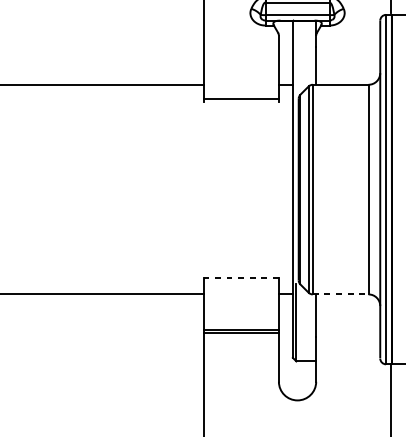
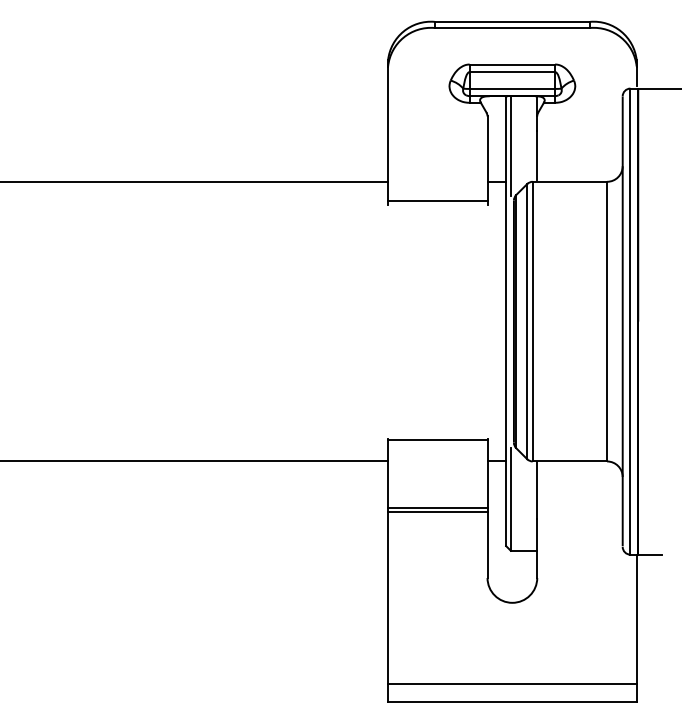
line: (296, 57) -> (510, 145), added
line: (241, 277) -> (437, 439), dashed -> solid
line: (341, 294) -> (570, 461), dashed -> solid

